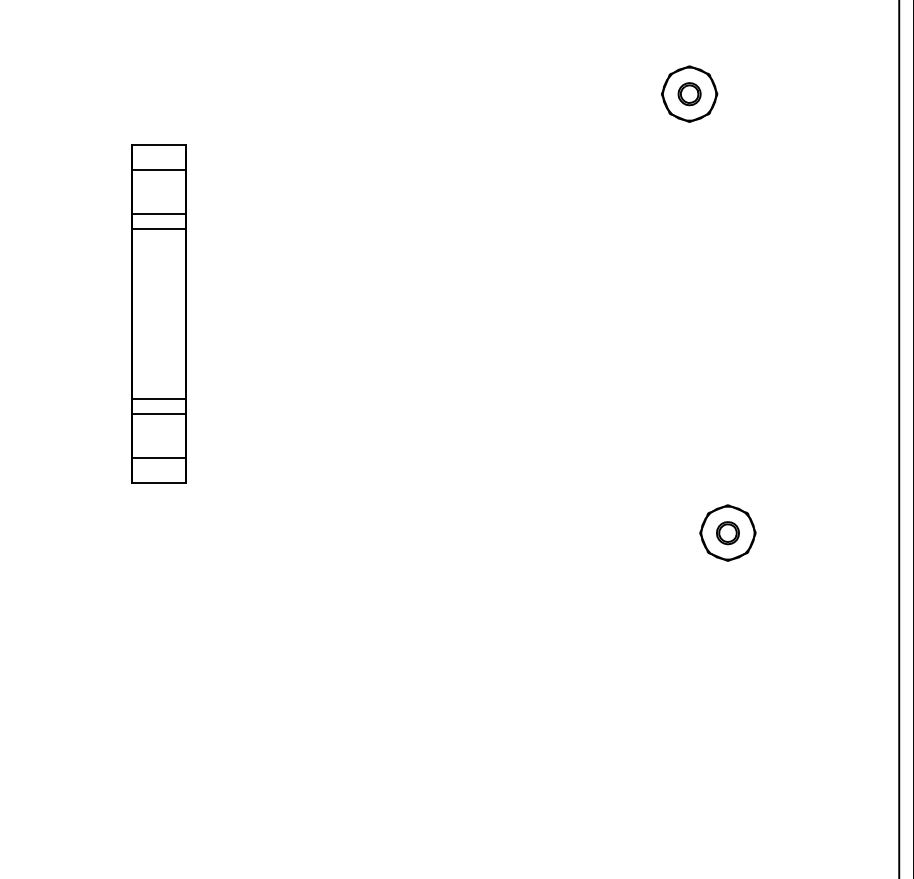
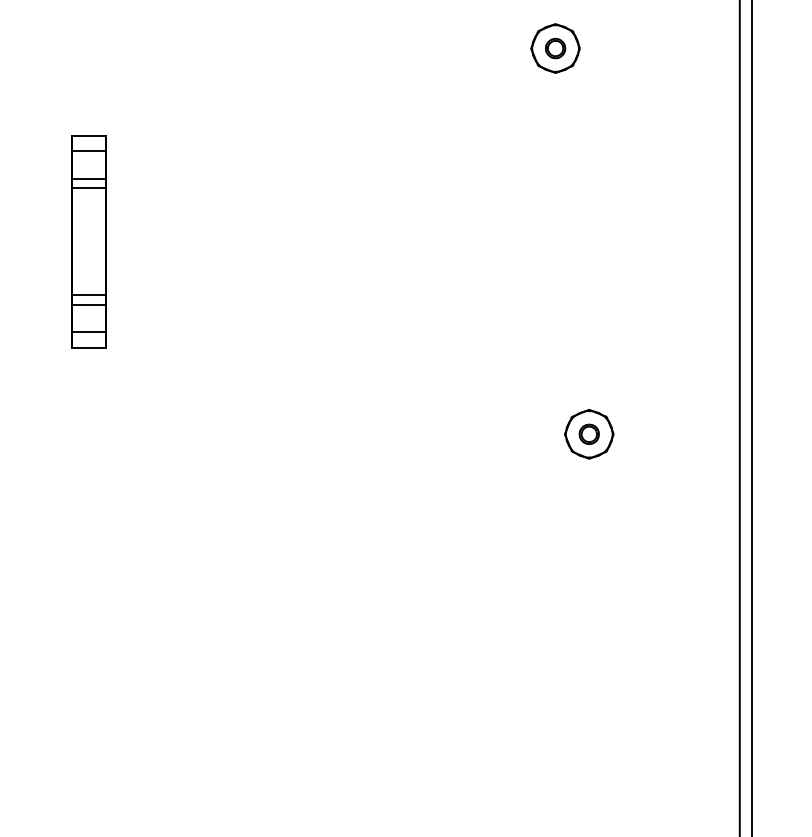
part: (158, 313) -> (88, 241), size x0.71

